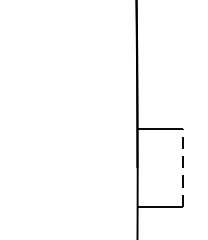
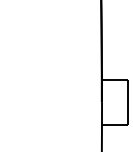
line: (182, 167) -> (127, 102), dashed -> solid

